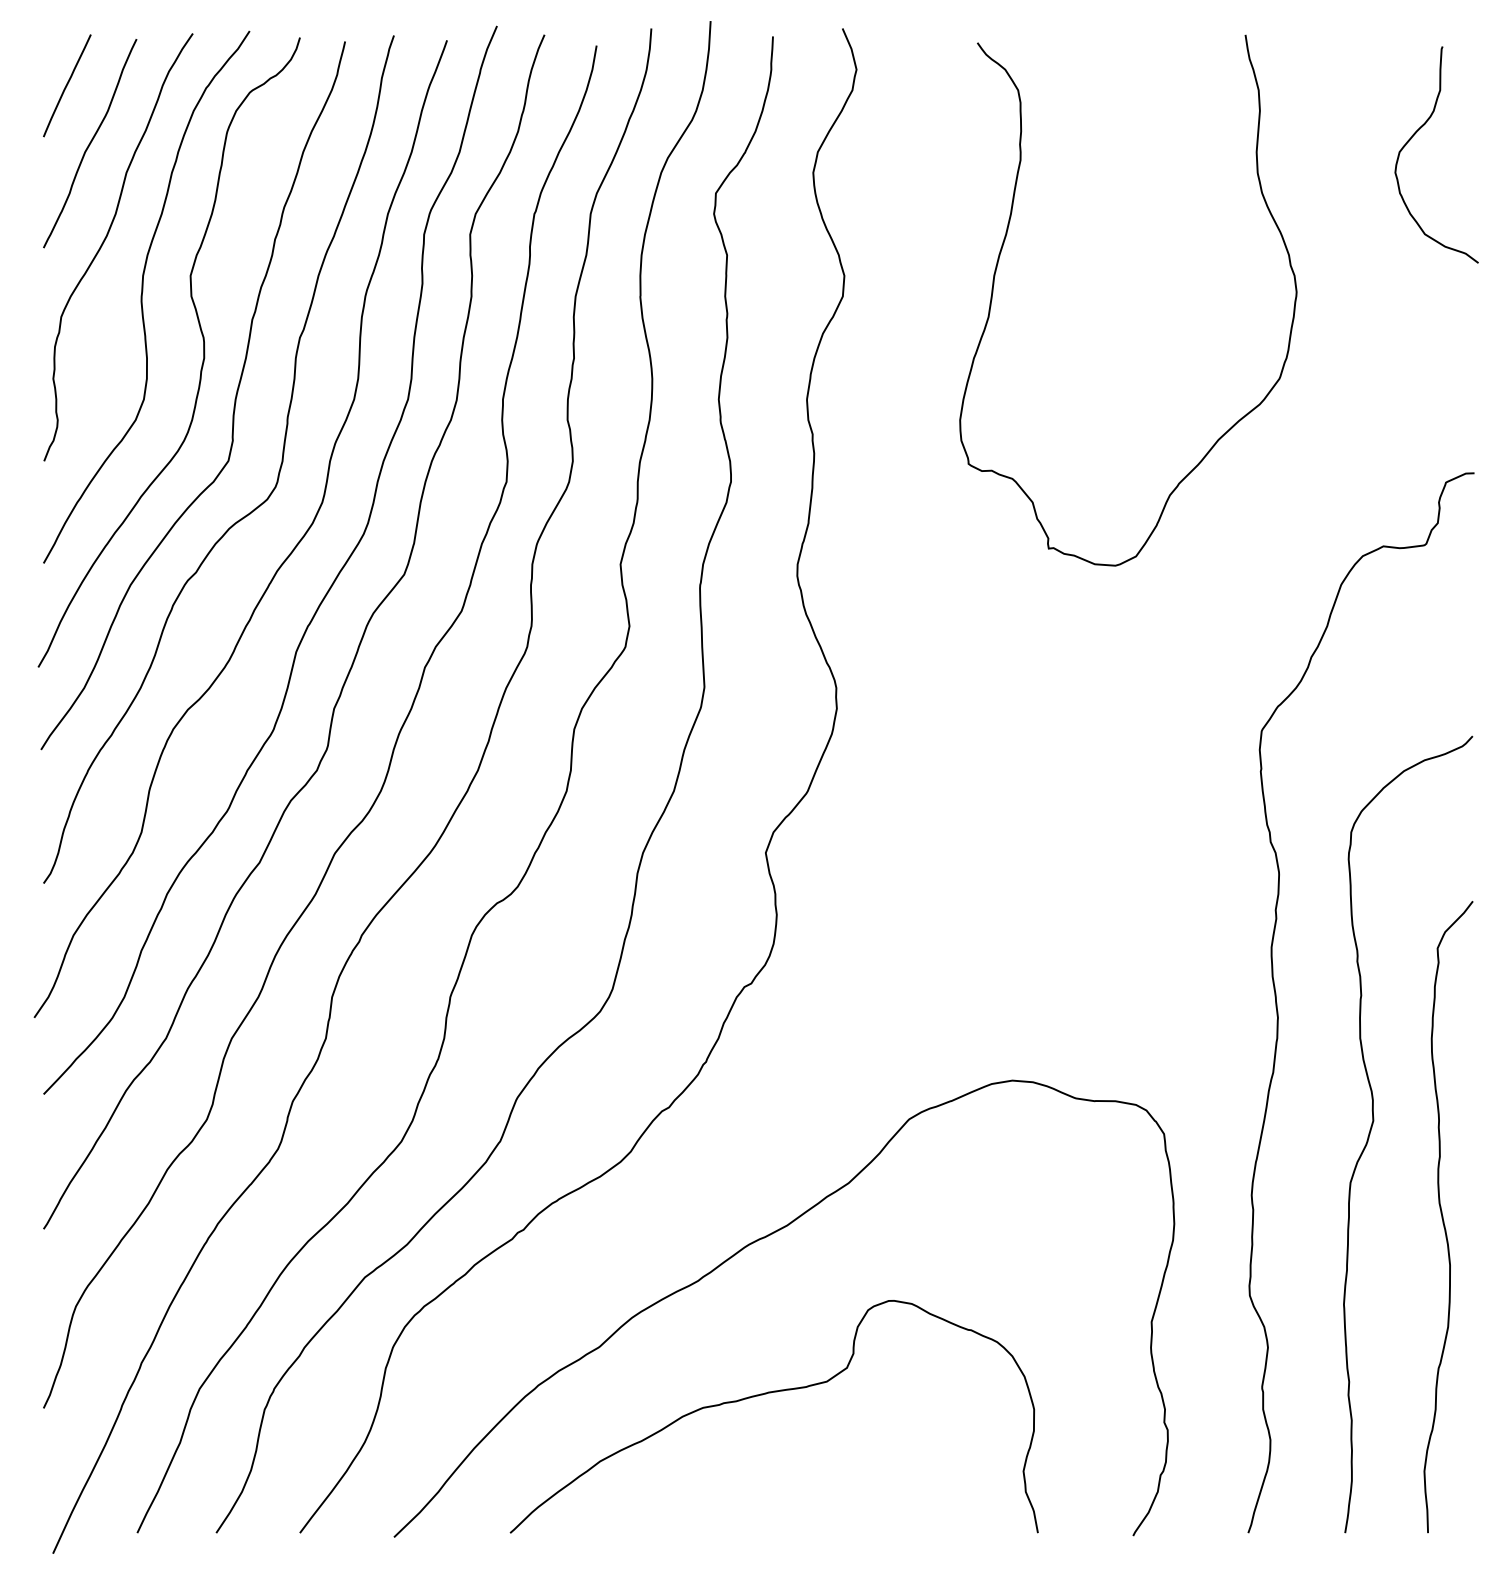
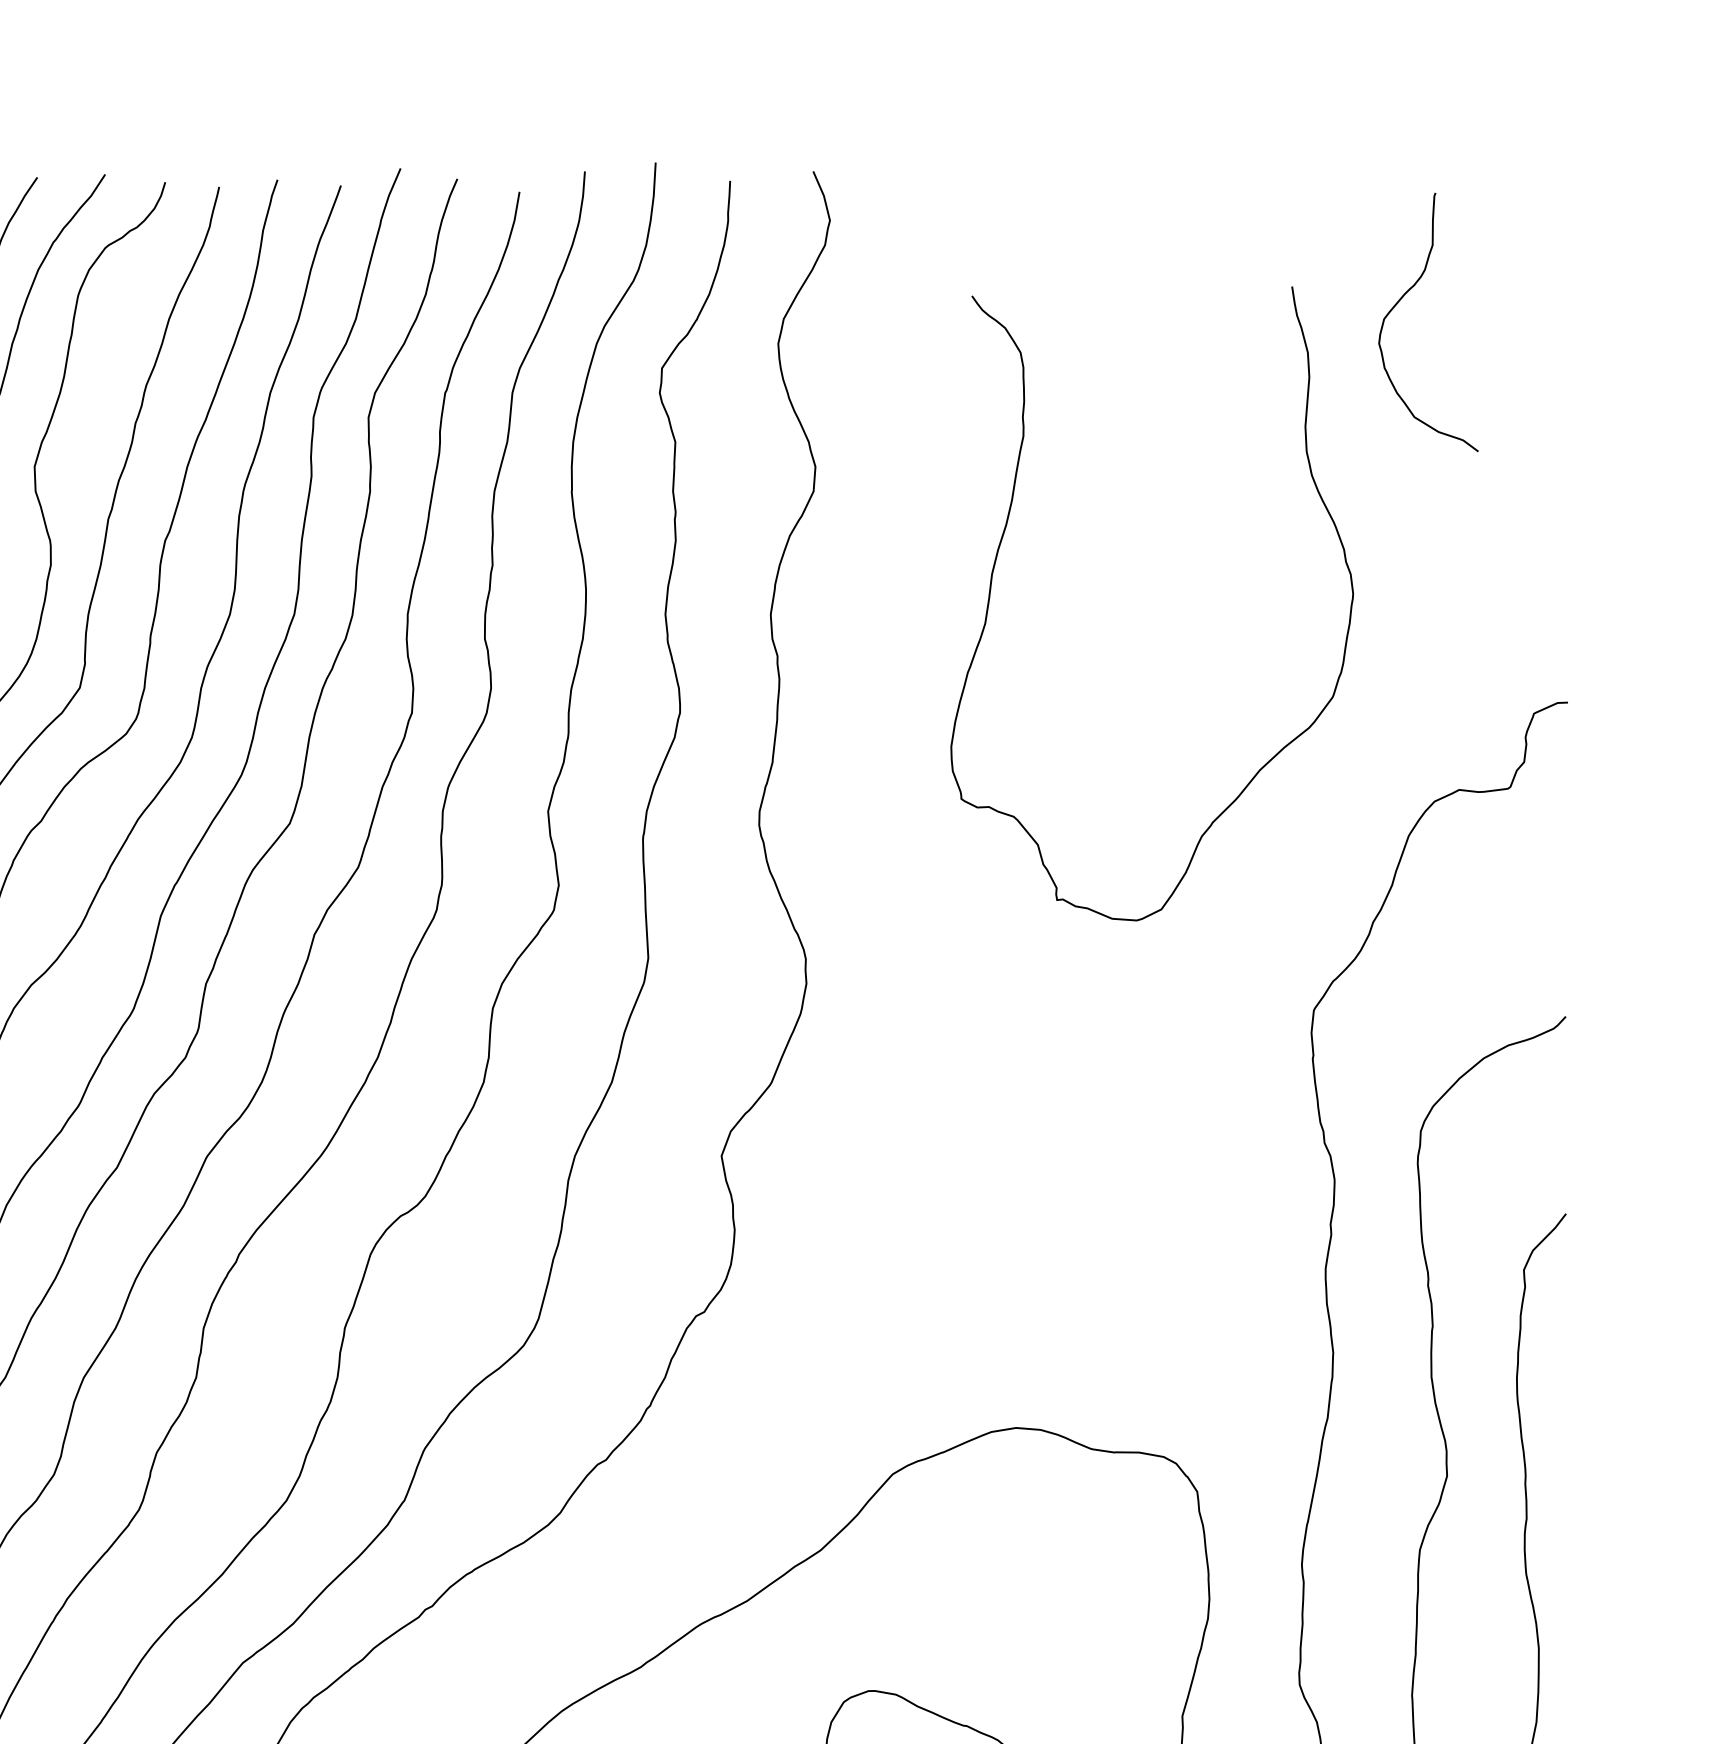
curve: (1416, 133) -> (1404, 296), moved
curve: (994, 284) -> (992, 584), moved

